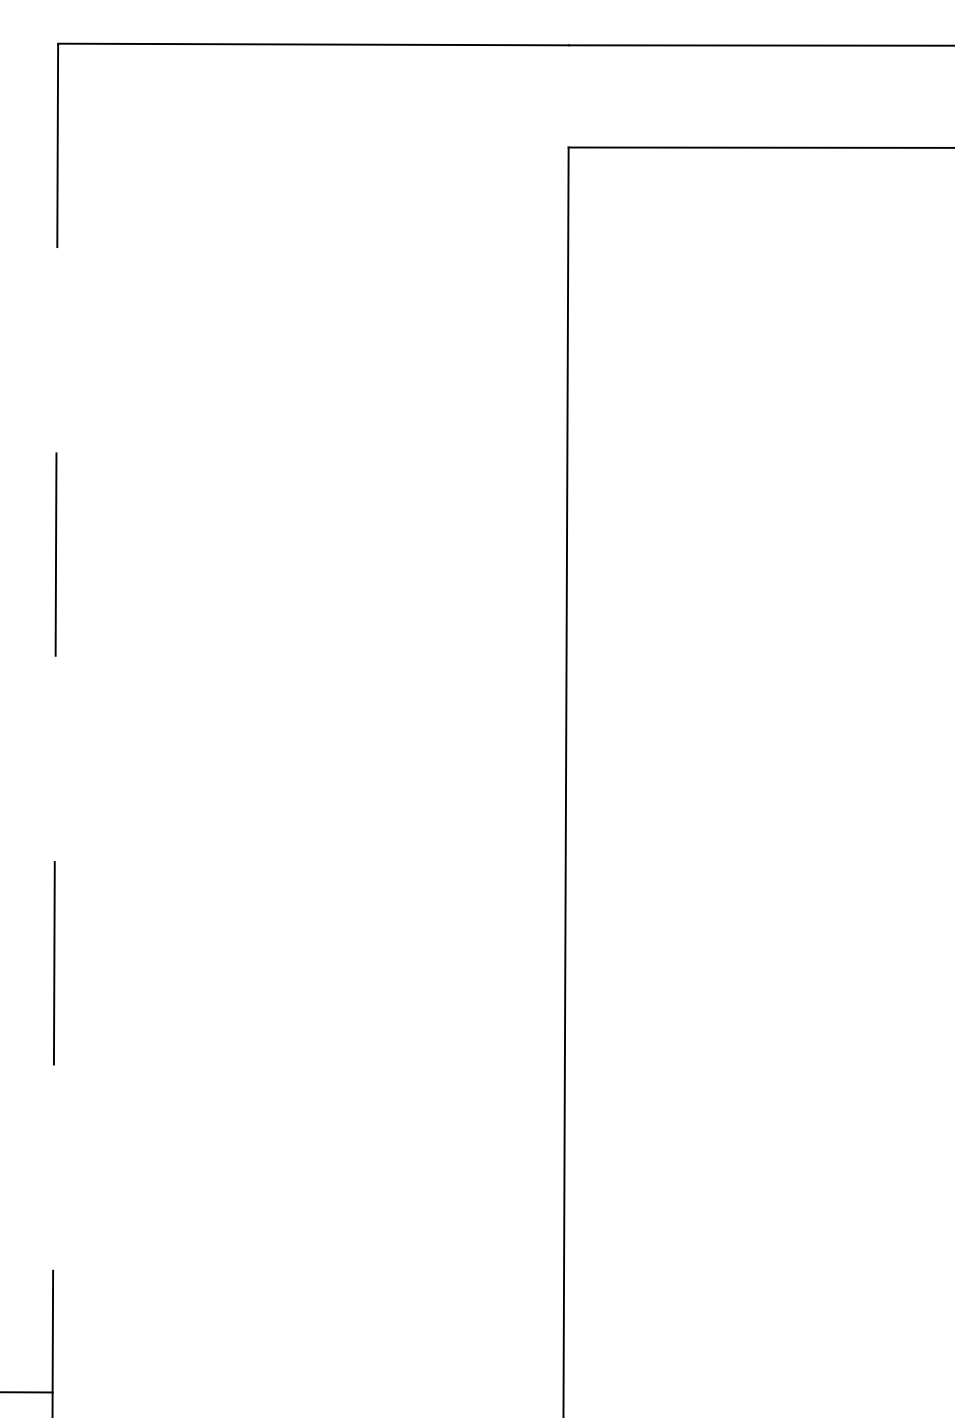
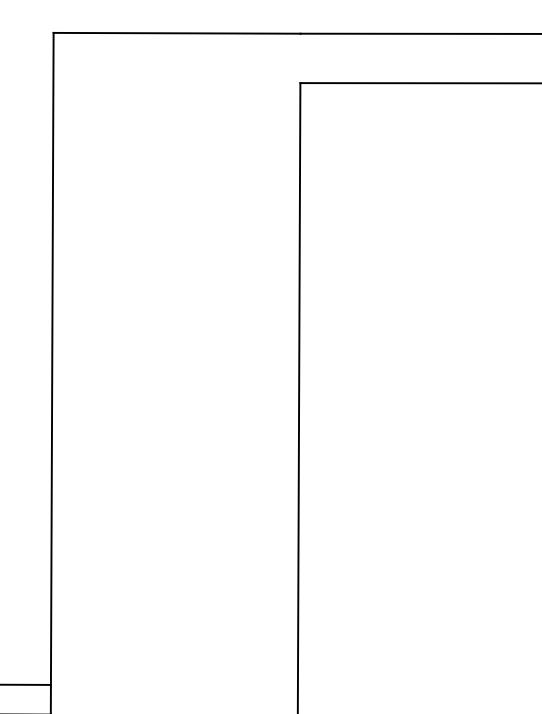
line: (55, 719) -> (52, 359), dashed -> solid

